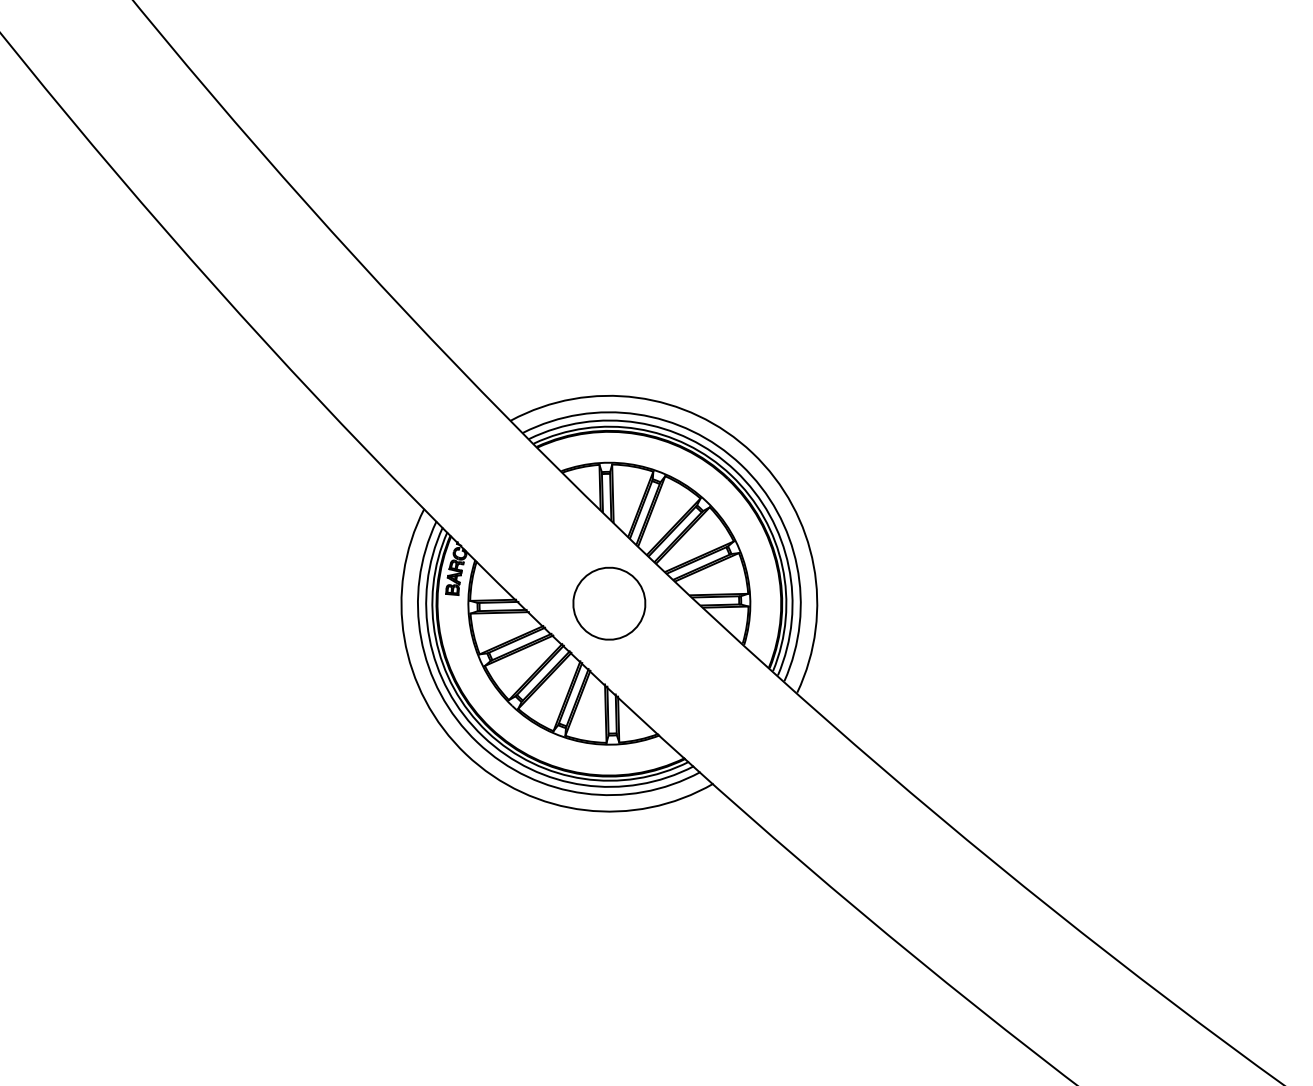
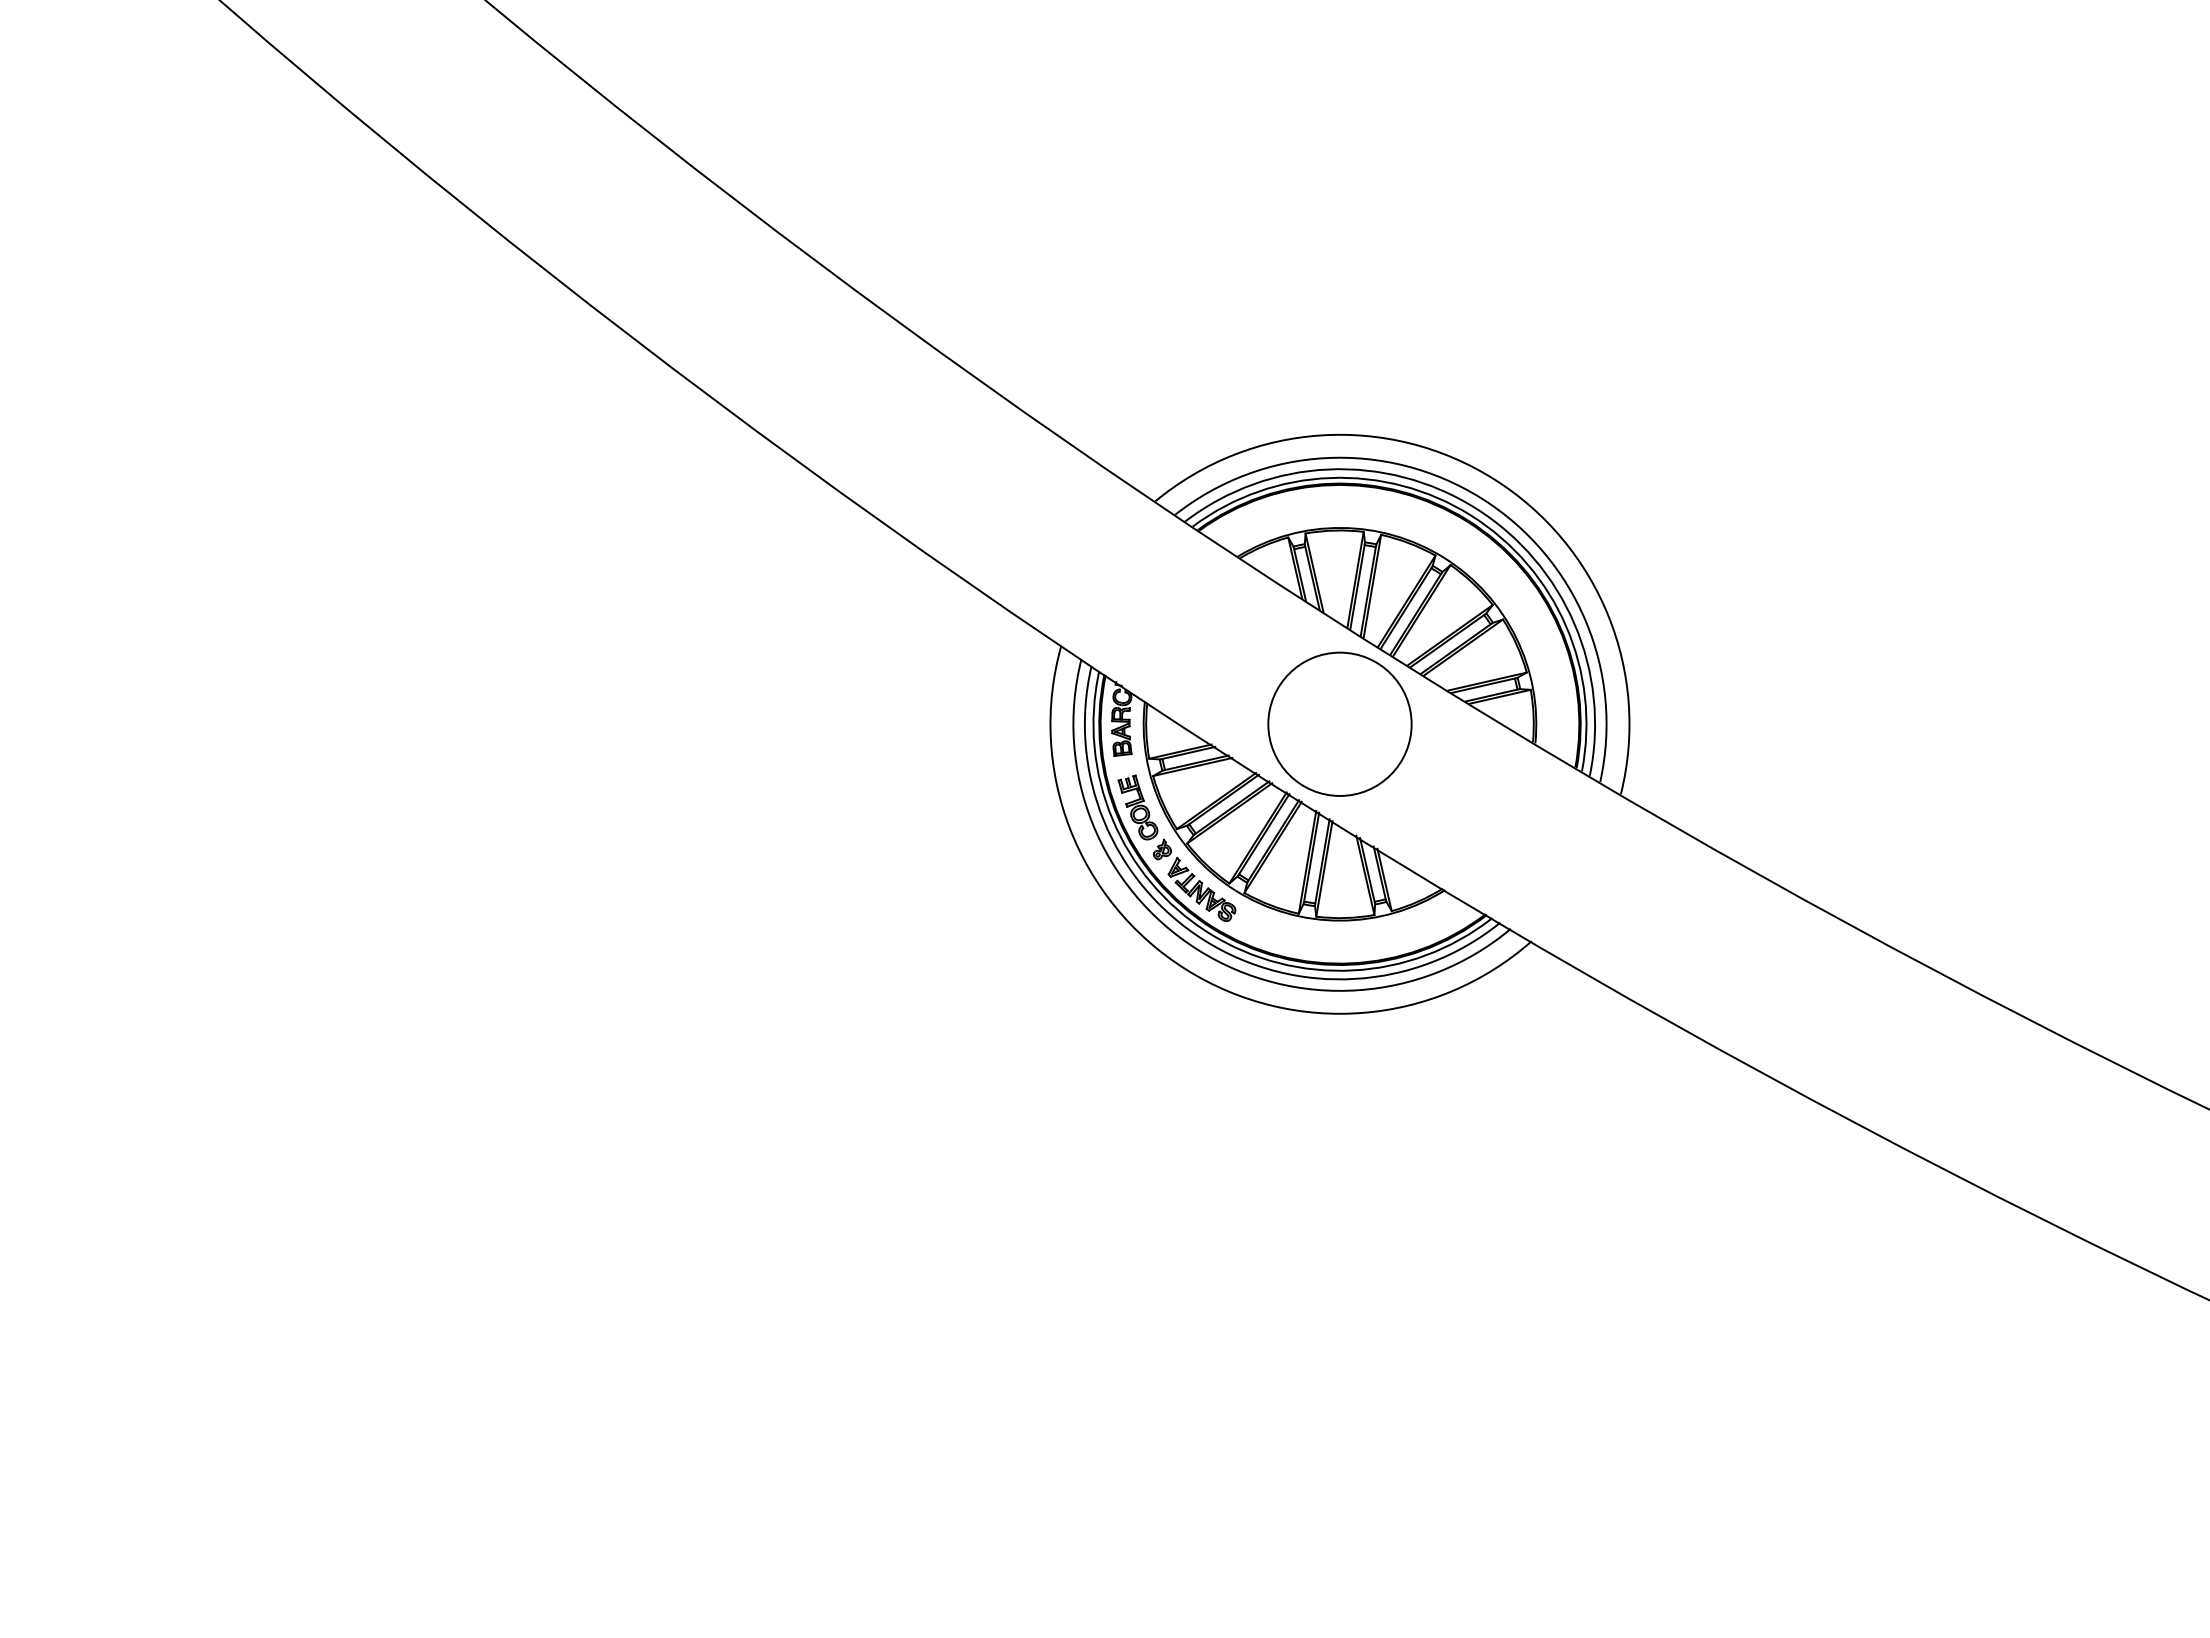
circle: (609, 603) -> (1339, 723), size x1.43
part: (476, 667) -> (1176, 847), added

